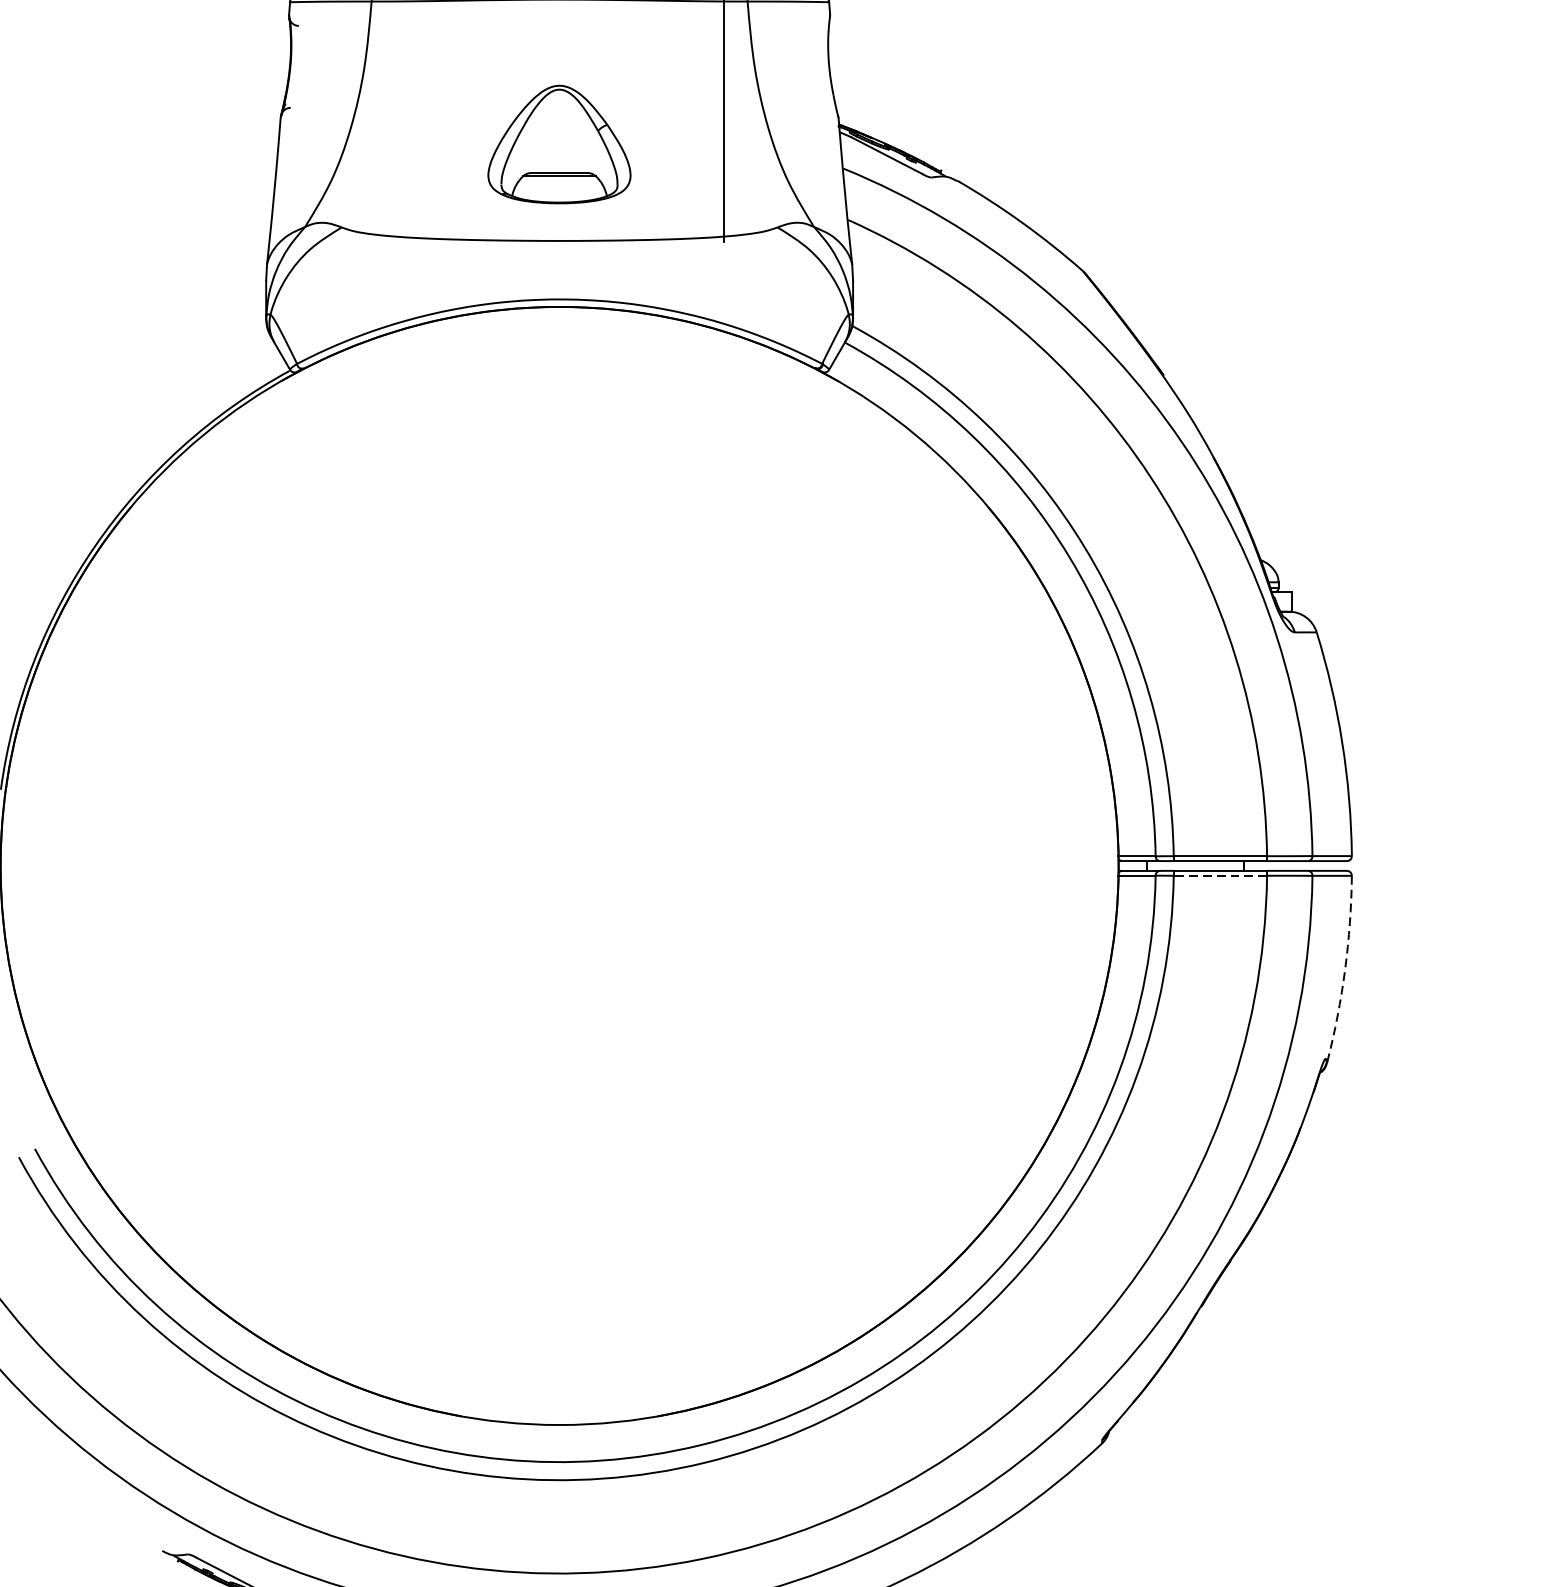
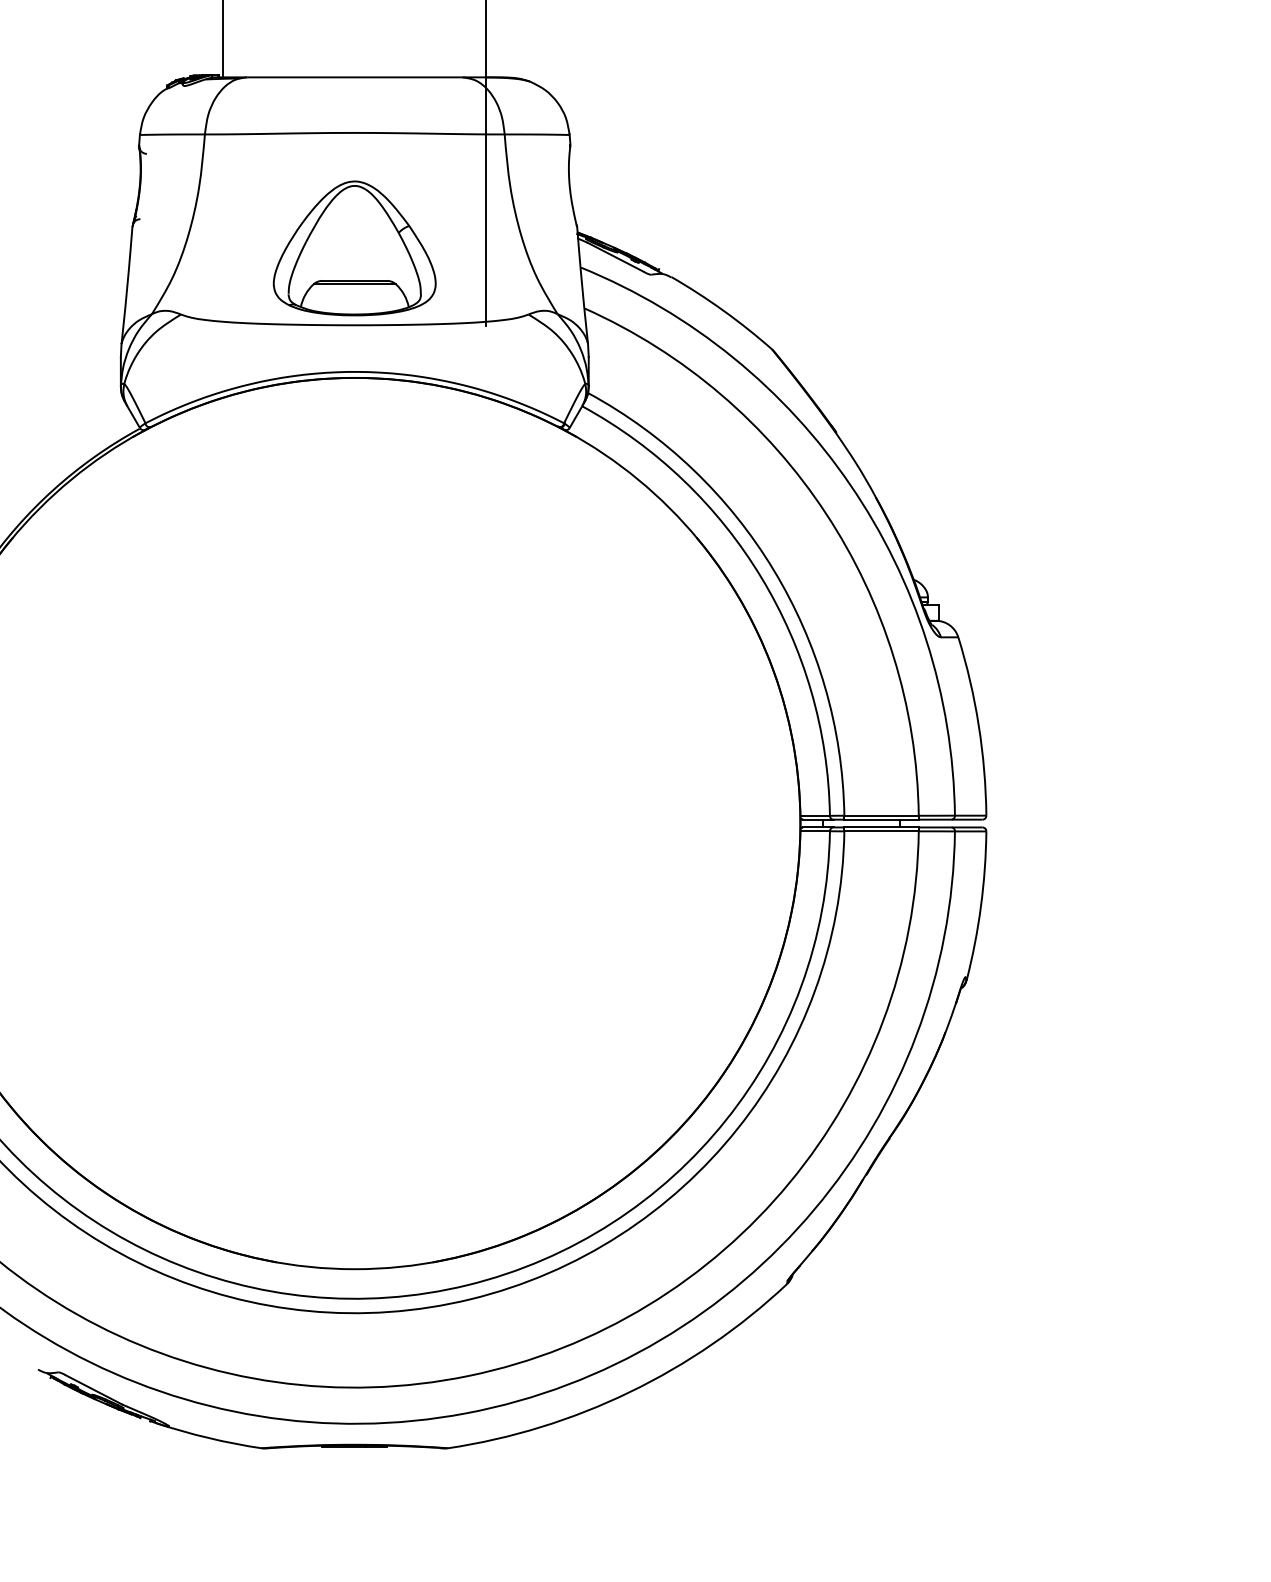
part: (559, 144) -> (354, 248), size x1.43
line: (1220, 875) -> (881, 831), dashed -> solid
arc: (1345, 970) -> (981, 906), dashed -> solid

